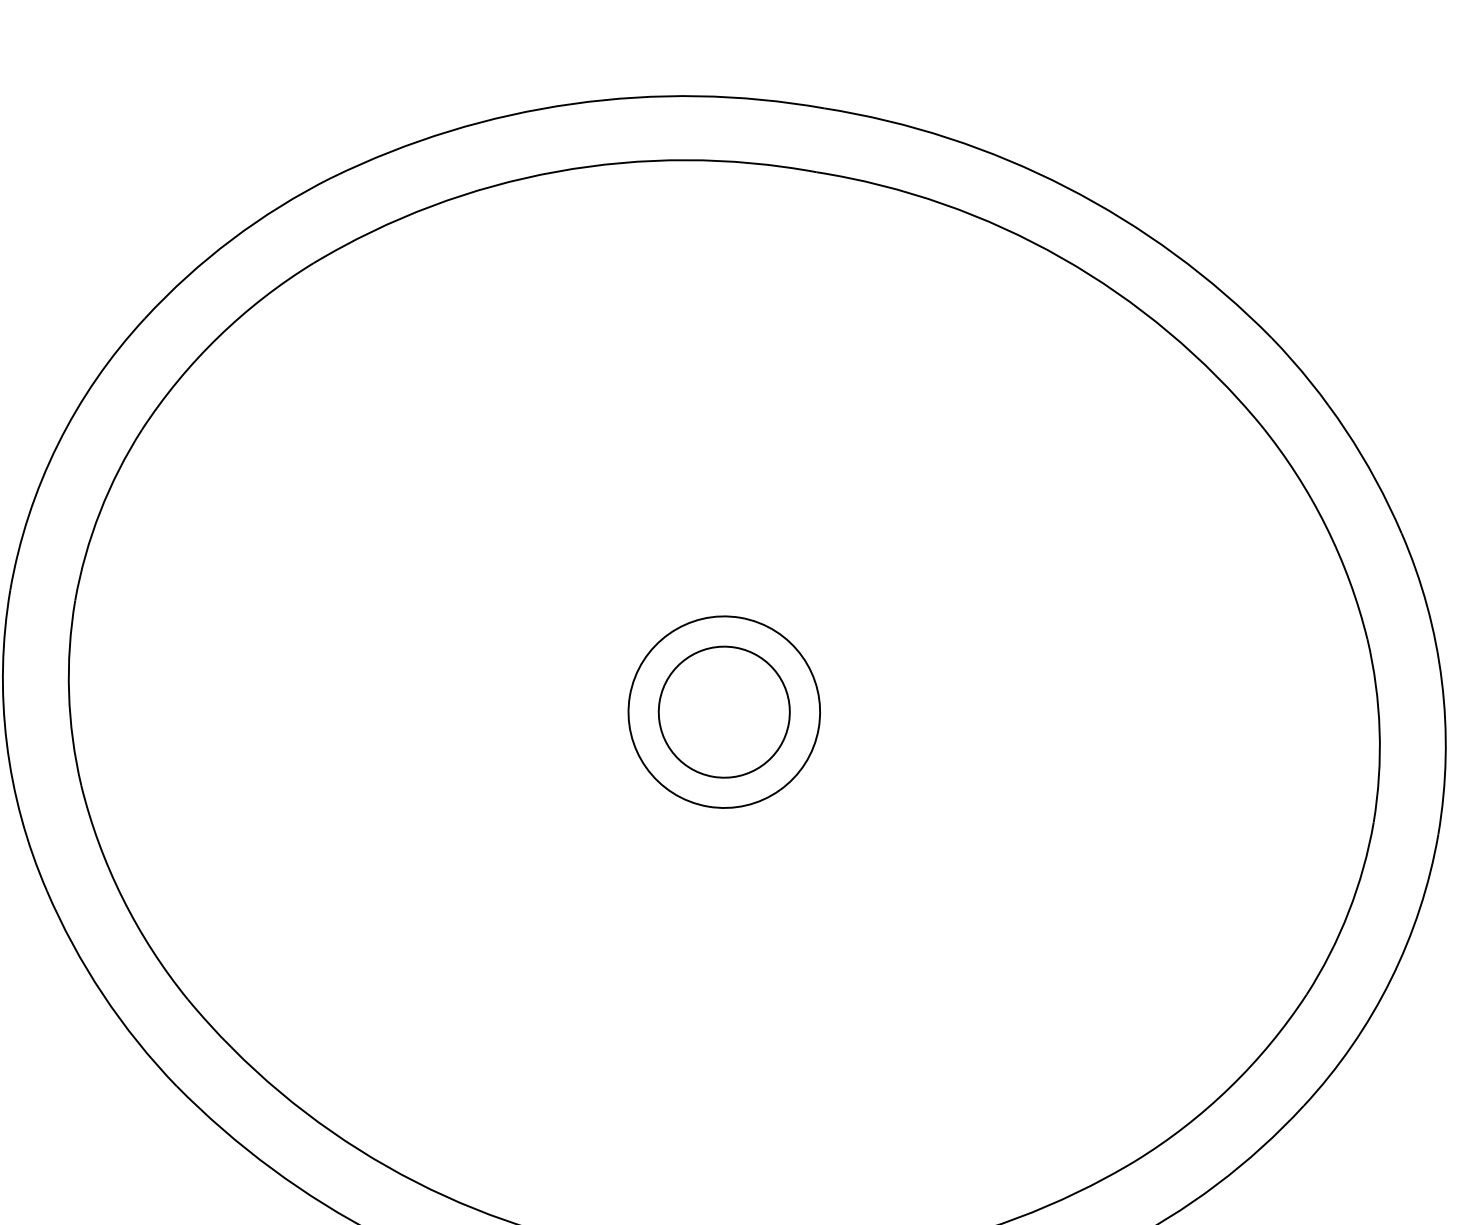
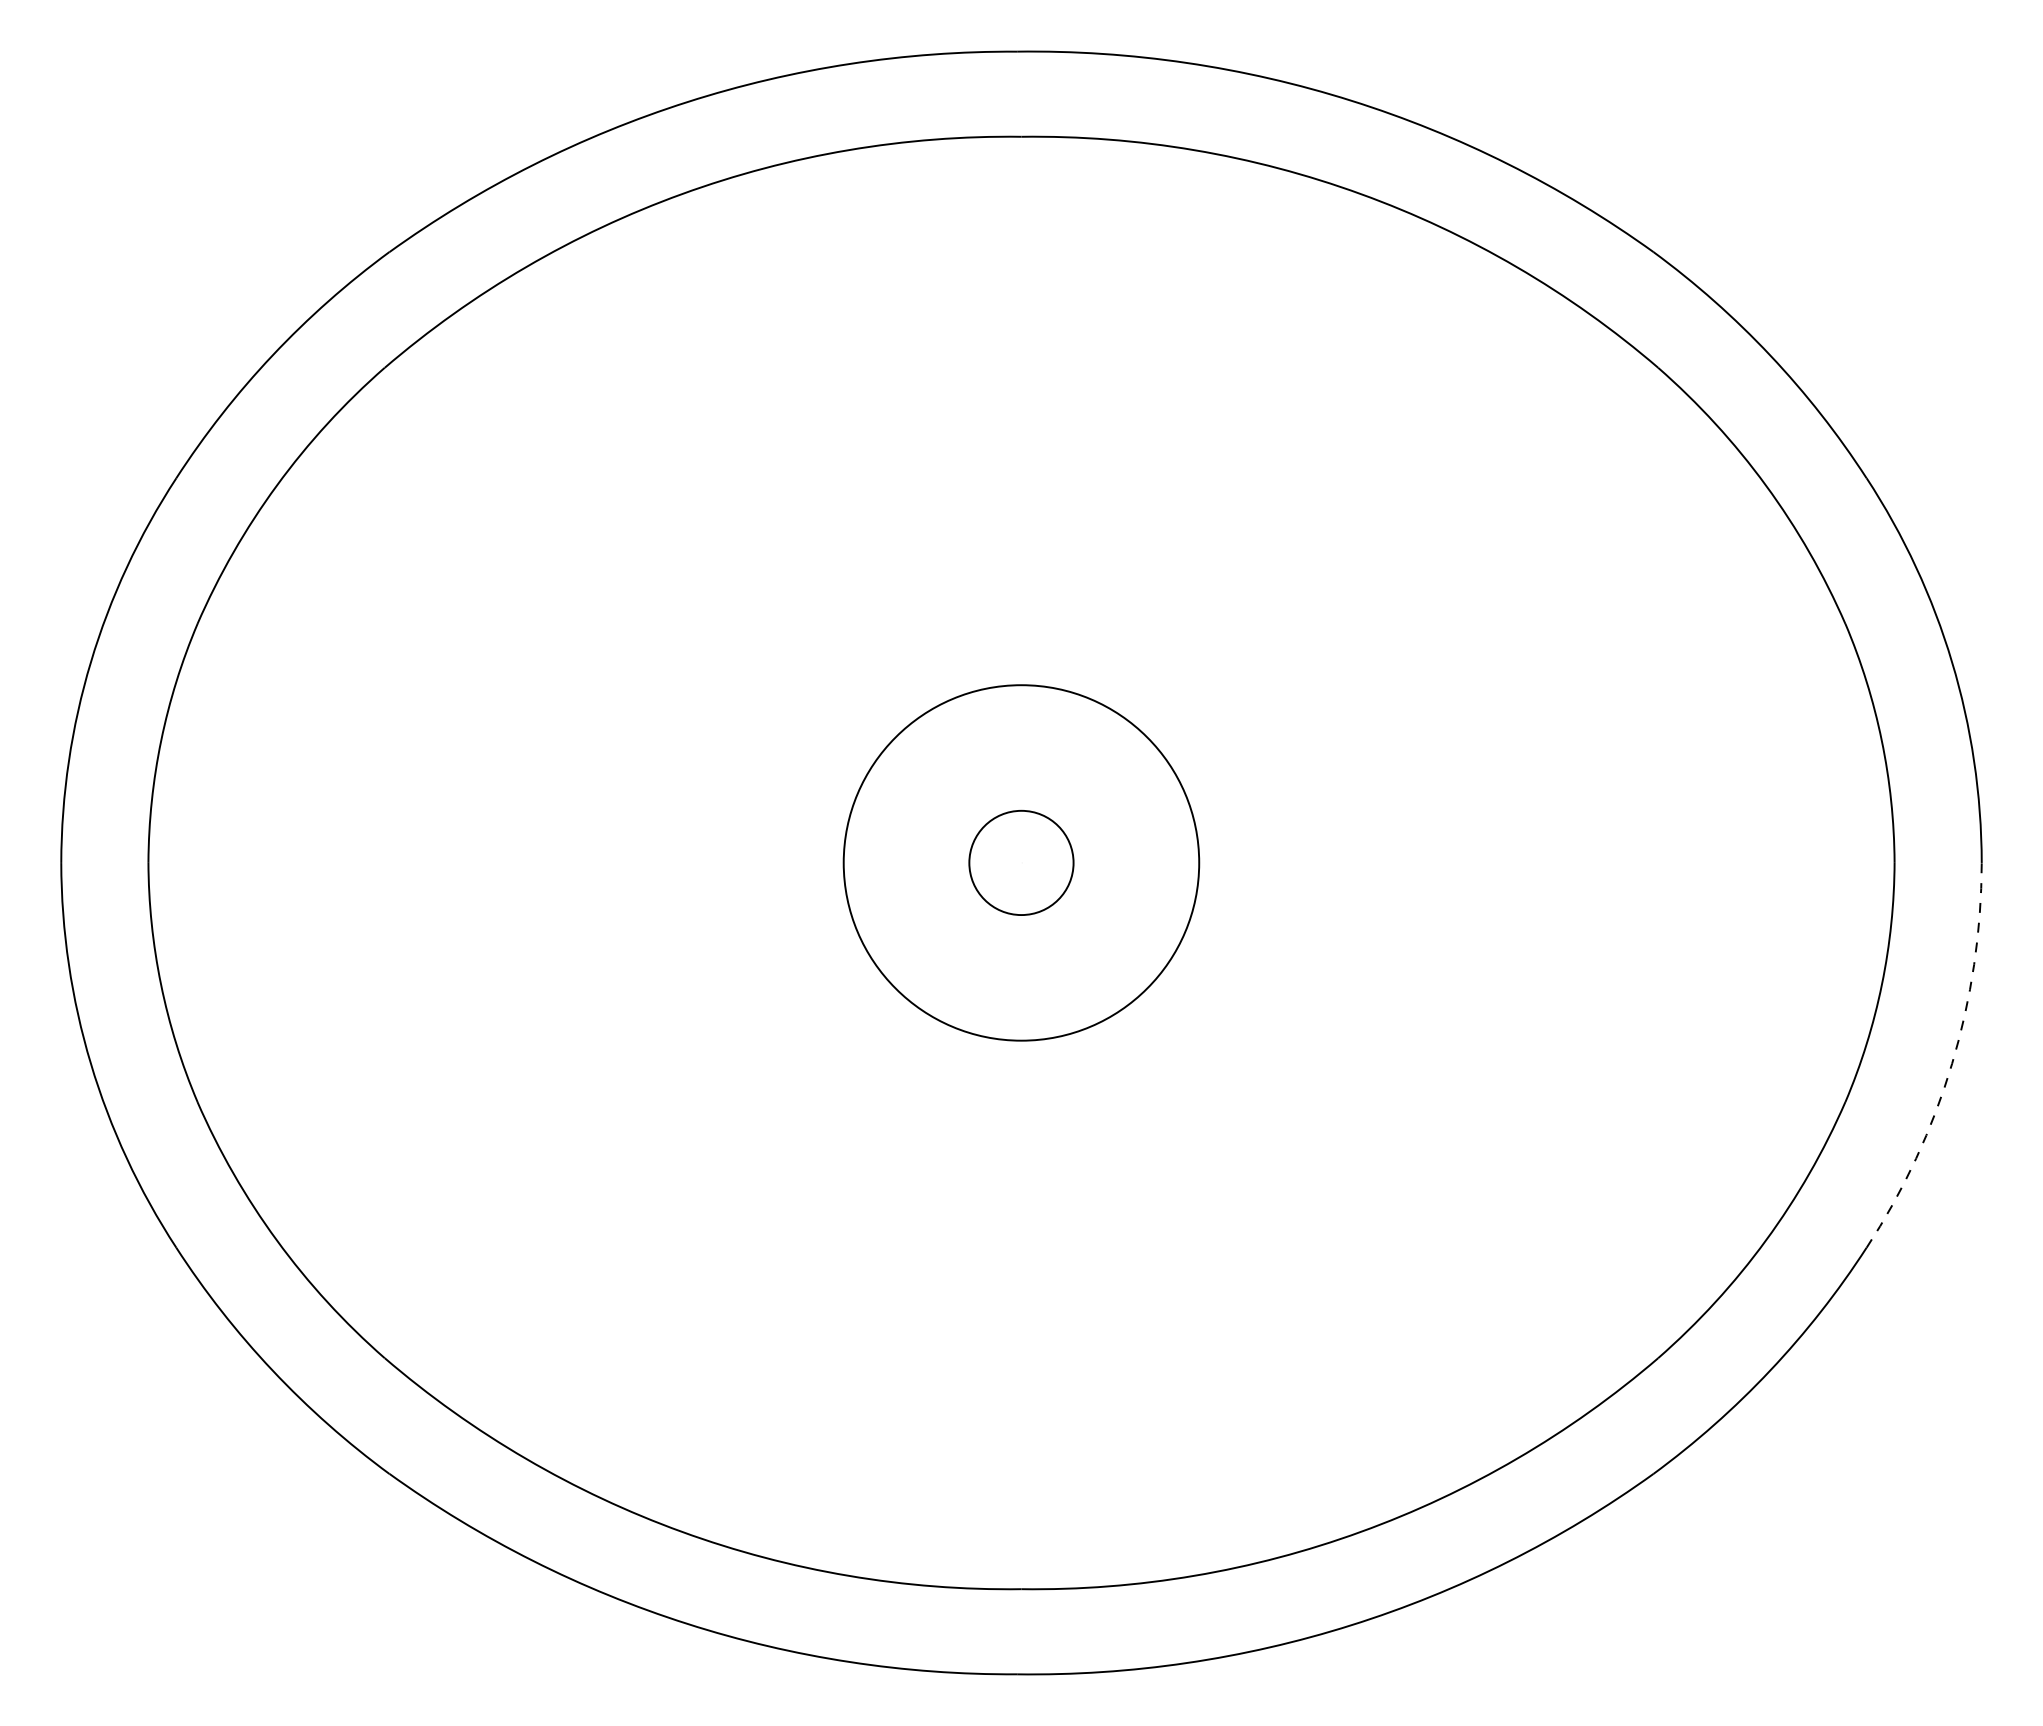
circle: (724, 711) -> (1021, 862), size x0.6
circle: (724, 711) -> (1021, 862), size x1.4
arc: (1391, 979) -> (1952, 1063), solid -> dashed

